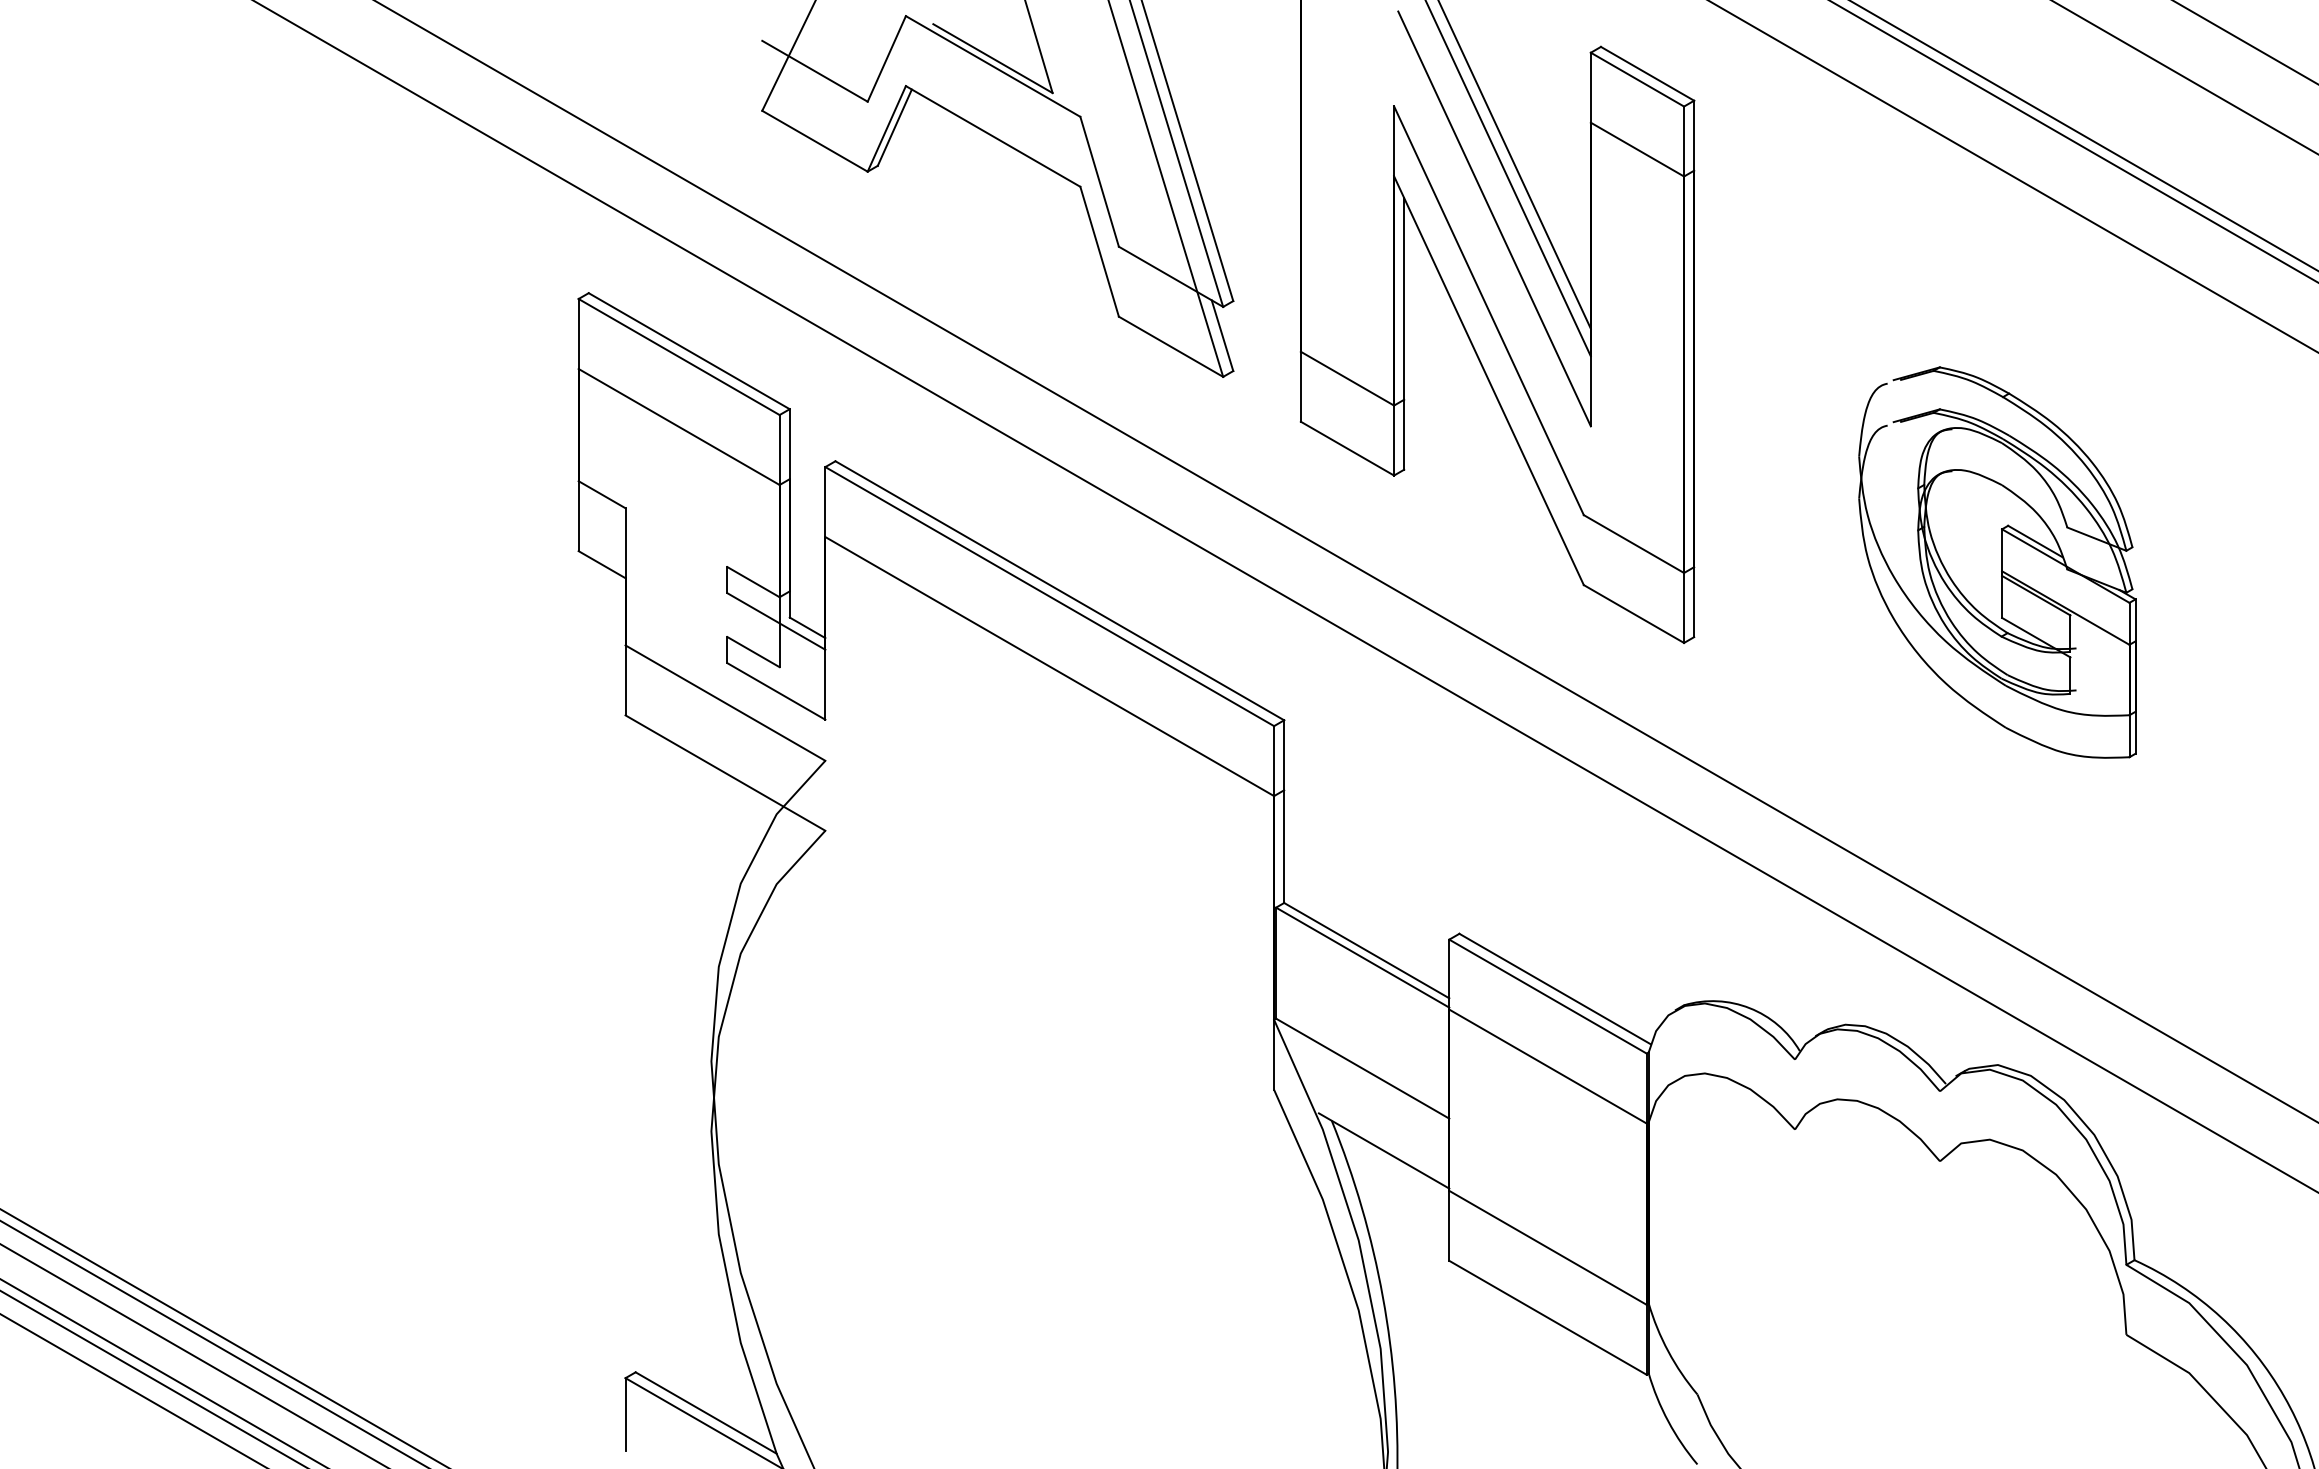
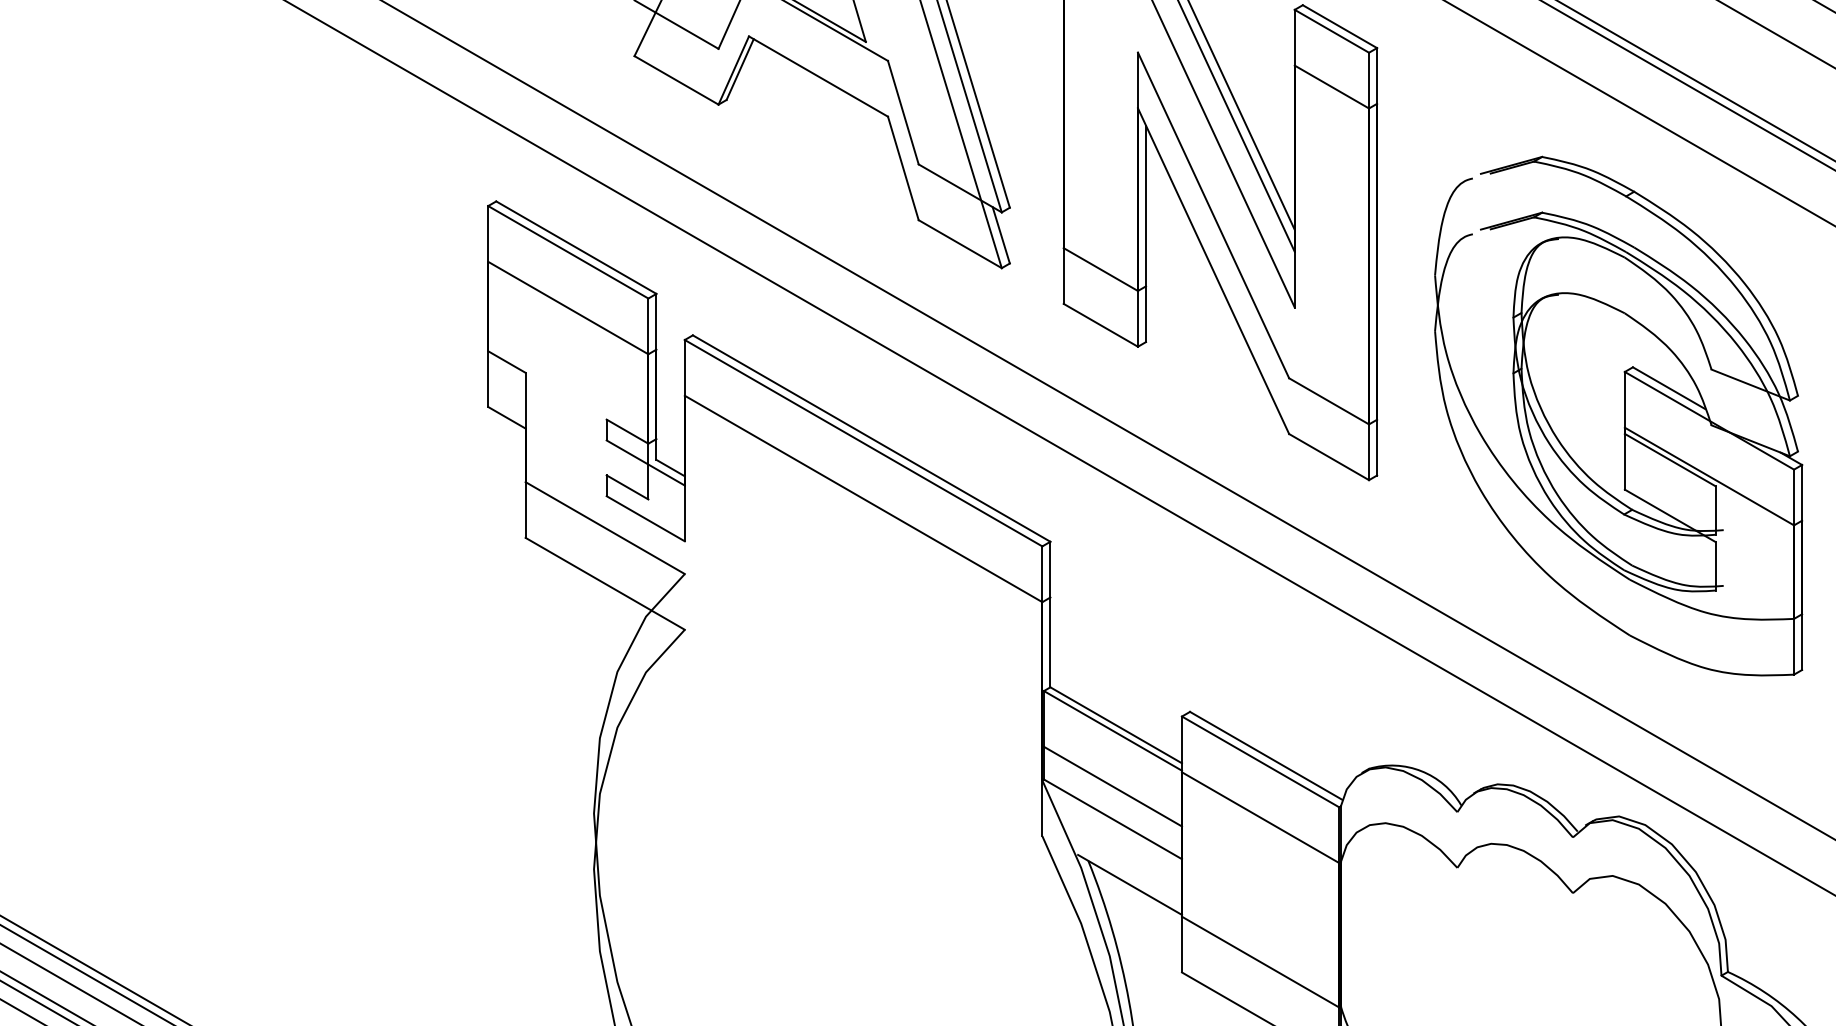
part: (1997, 562) -> (1618, 416), size x1.67
line: (1362, 1027) -> (1112, 786), added

